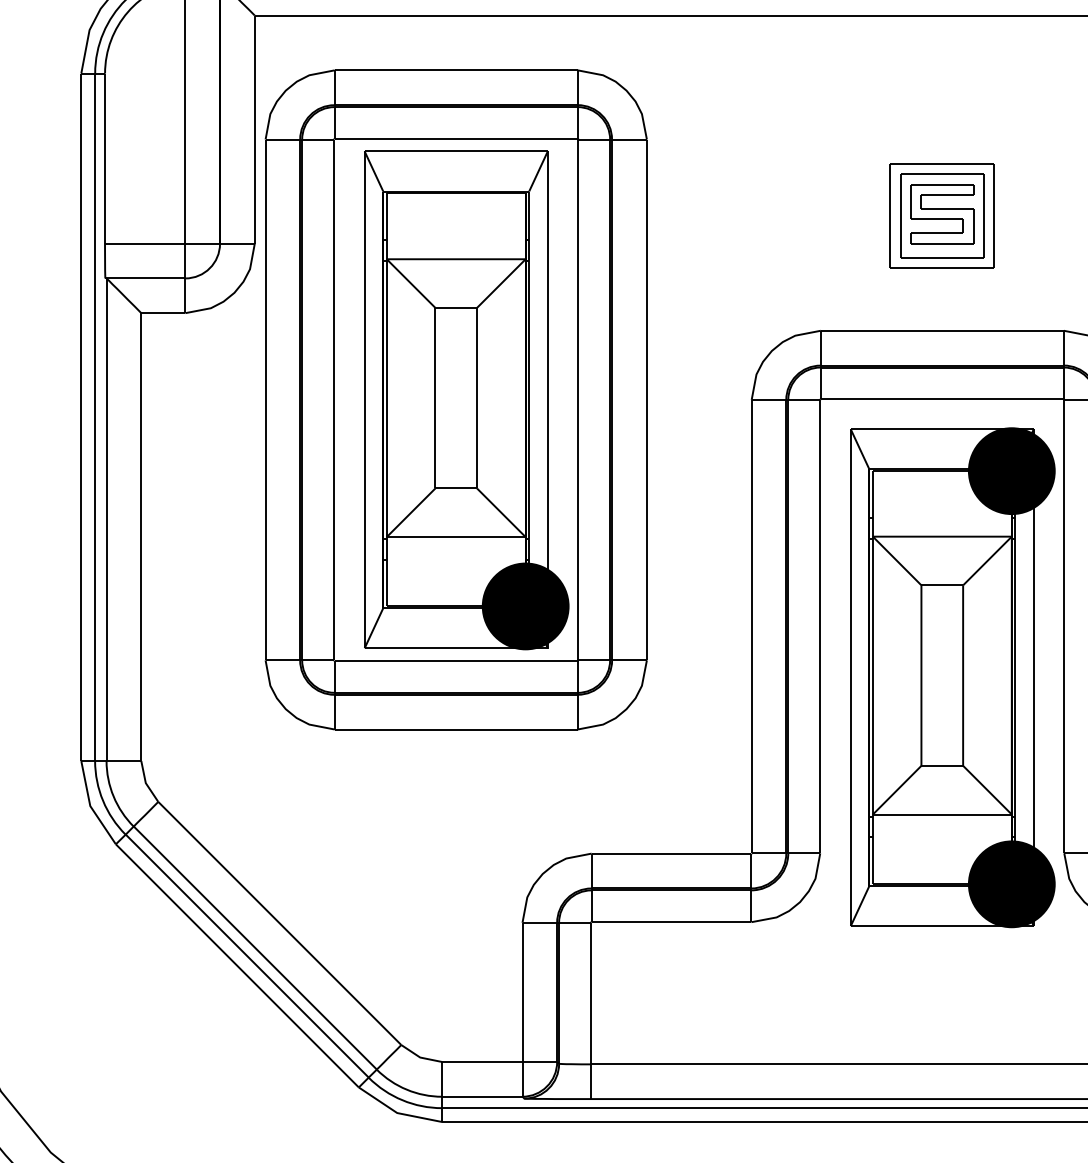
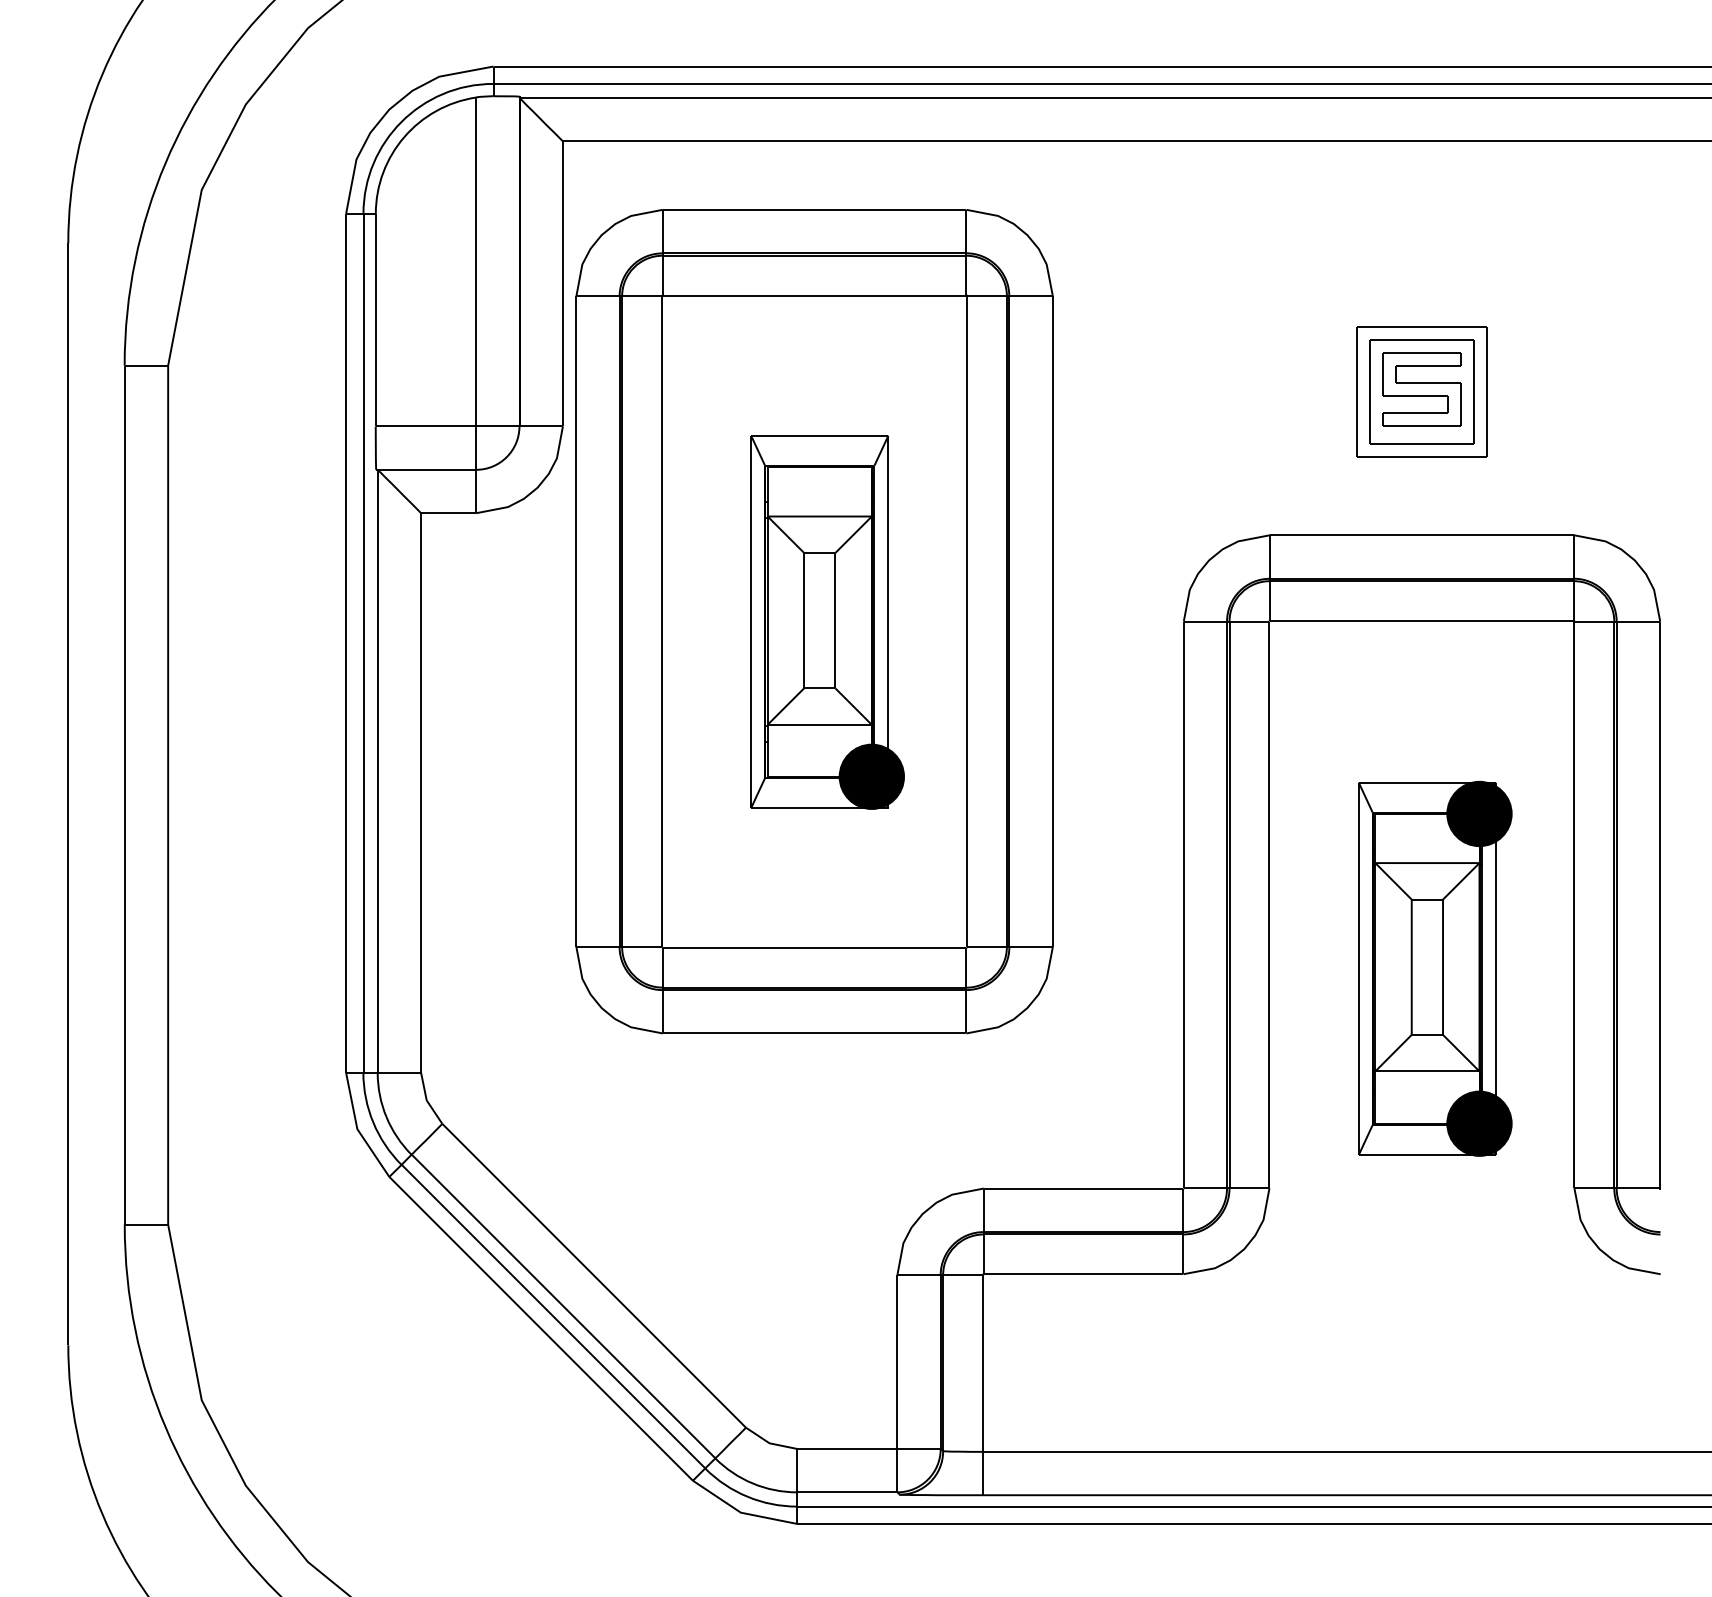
part: (466, 400) -> (827, 622), size x0.6
part: (953, 677) -> (1435, 968), size x0.6

